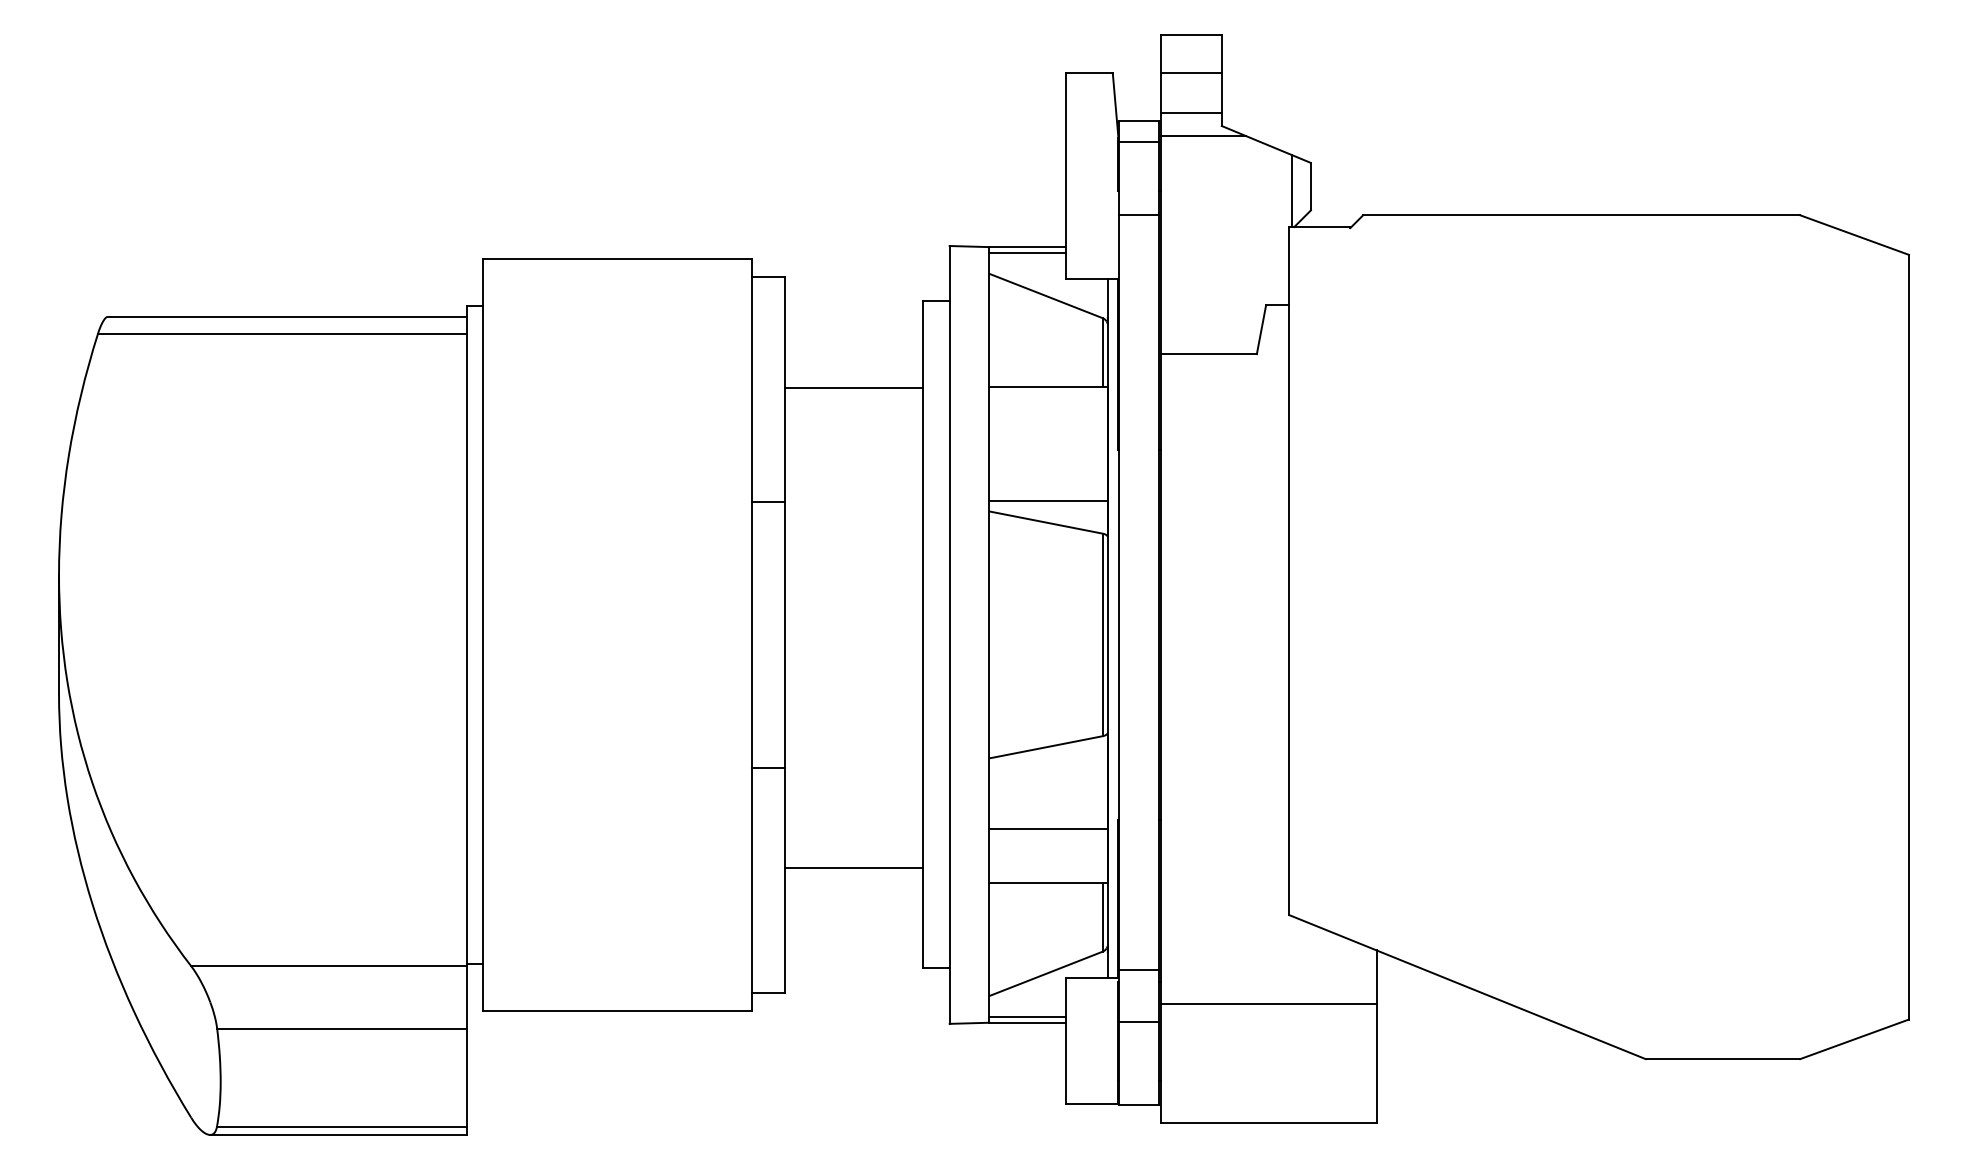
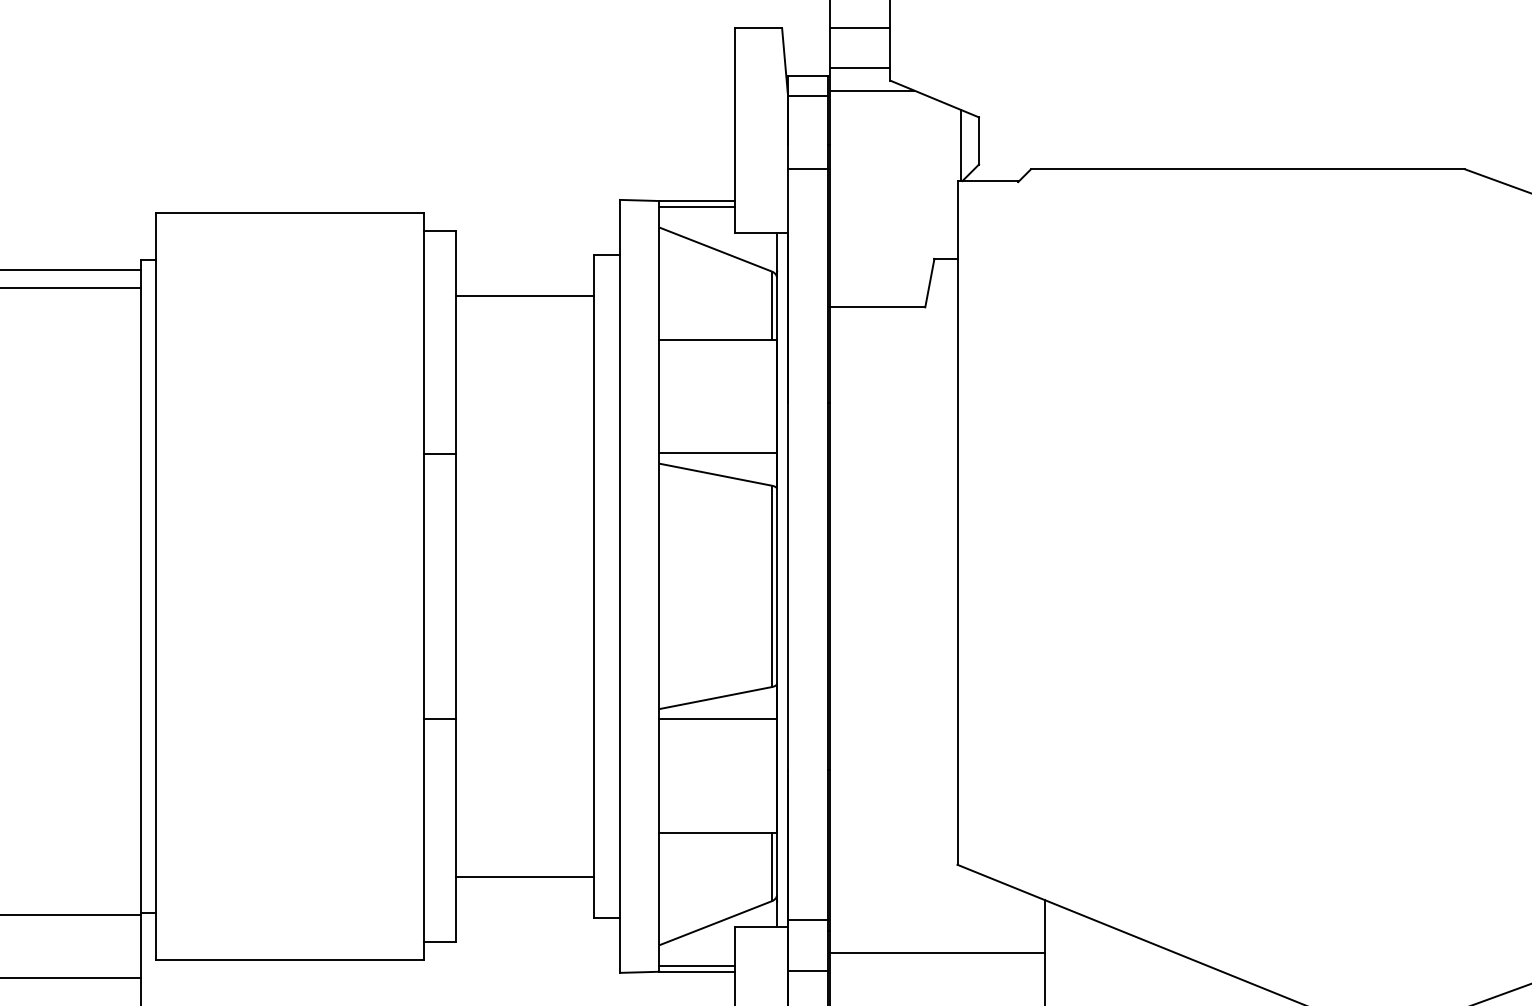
line: (853, 388) -> (524, 295), moved
line: (1048, 828) -> (718, 719), moved
line: (853, 867) -> (524, 877), moved

